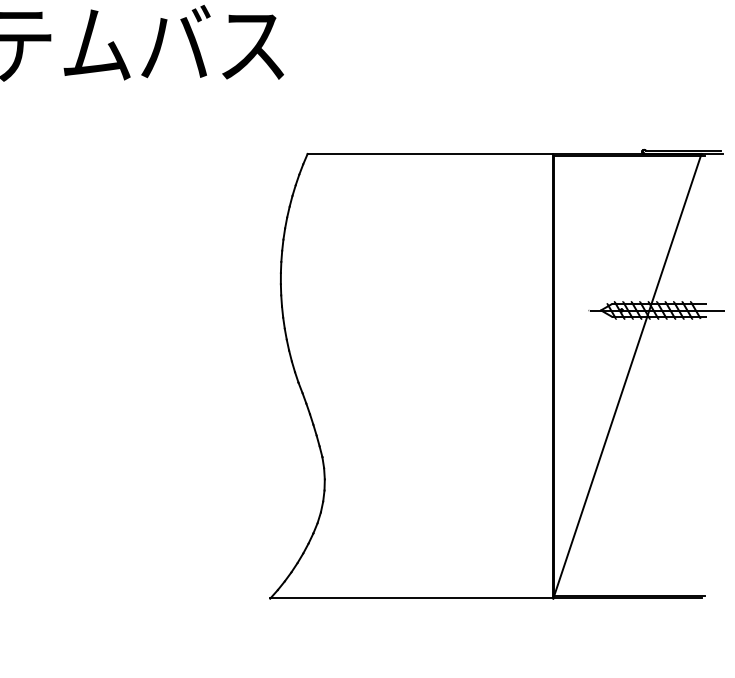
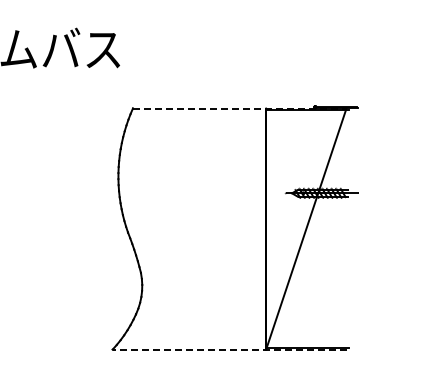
line: (504, 153) -> (239, 108), solid -> dashed
line: (485, 598) -> (229, 349), solid -> dashed

